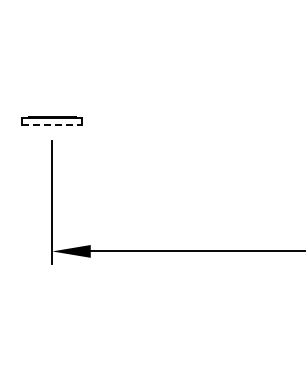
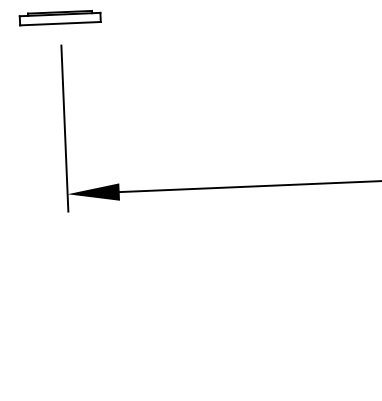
line: (52, 125) -> (60, 24), dashed -> solid

